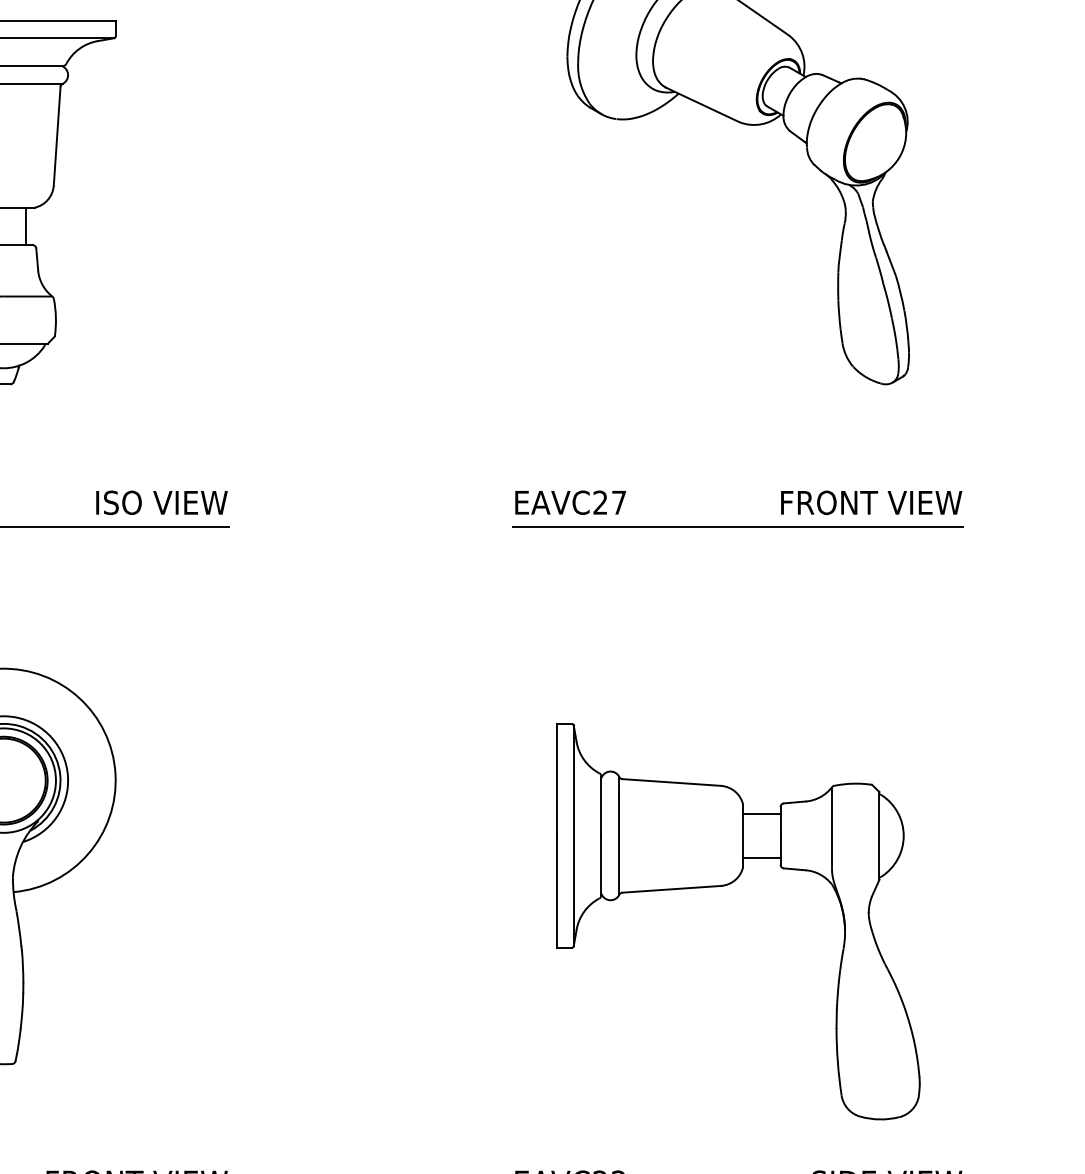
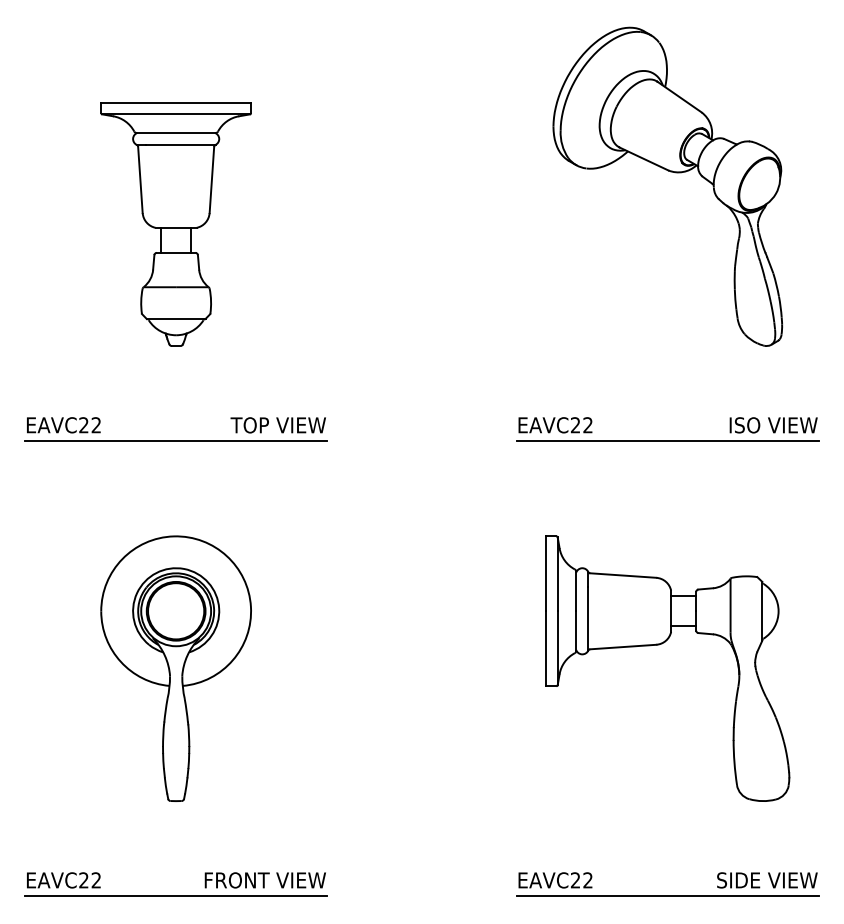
text: (113, 503) -> (249, 425), ISO VIEW -> TOP VIEW
text: (618, 503) -> (587, 425), EAVC27 -> EAVC22
text: (828, 503) -> (728, 425), FRONT VIEW -> ISO VIEW
part: (725, 886) -> (659, 645), moved

